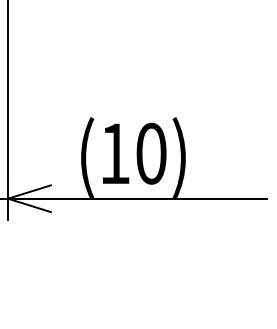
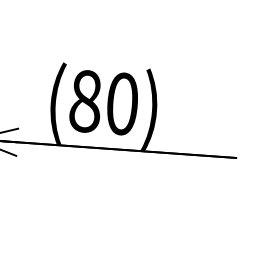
text: (115, 153) -> (86, 101), (10) -> (80)

